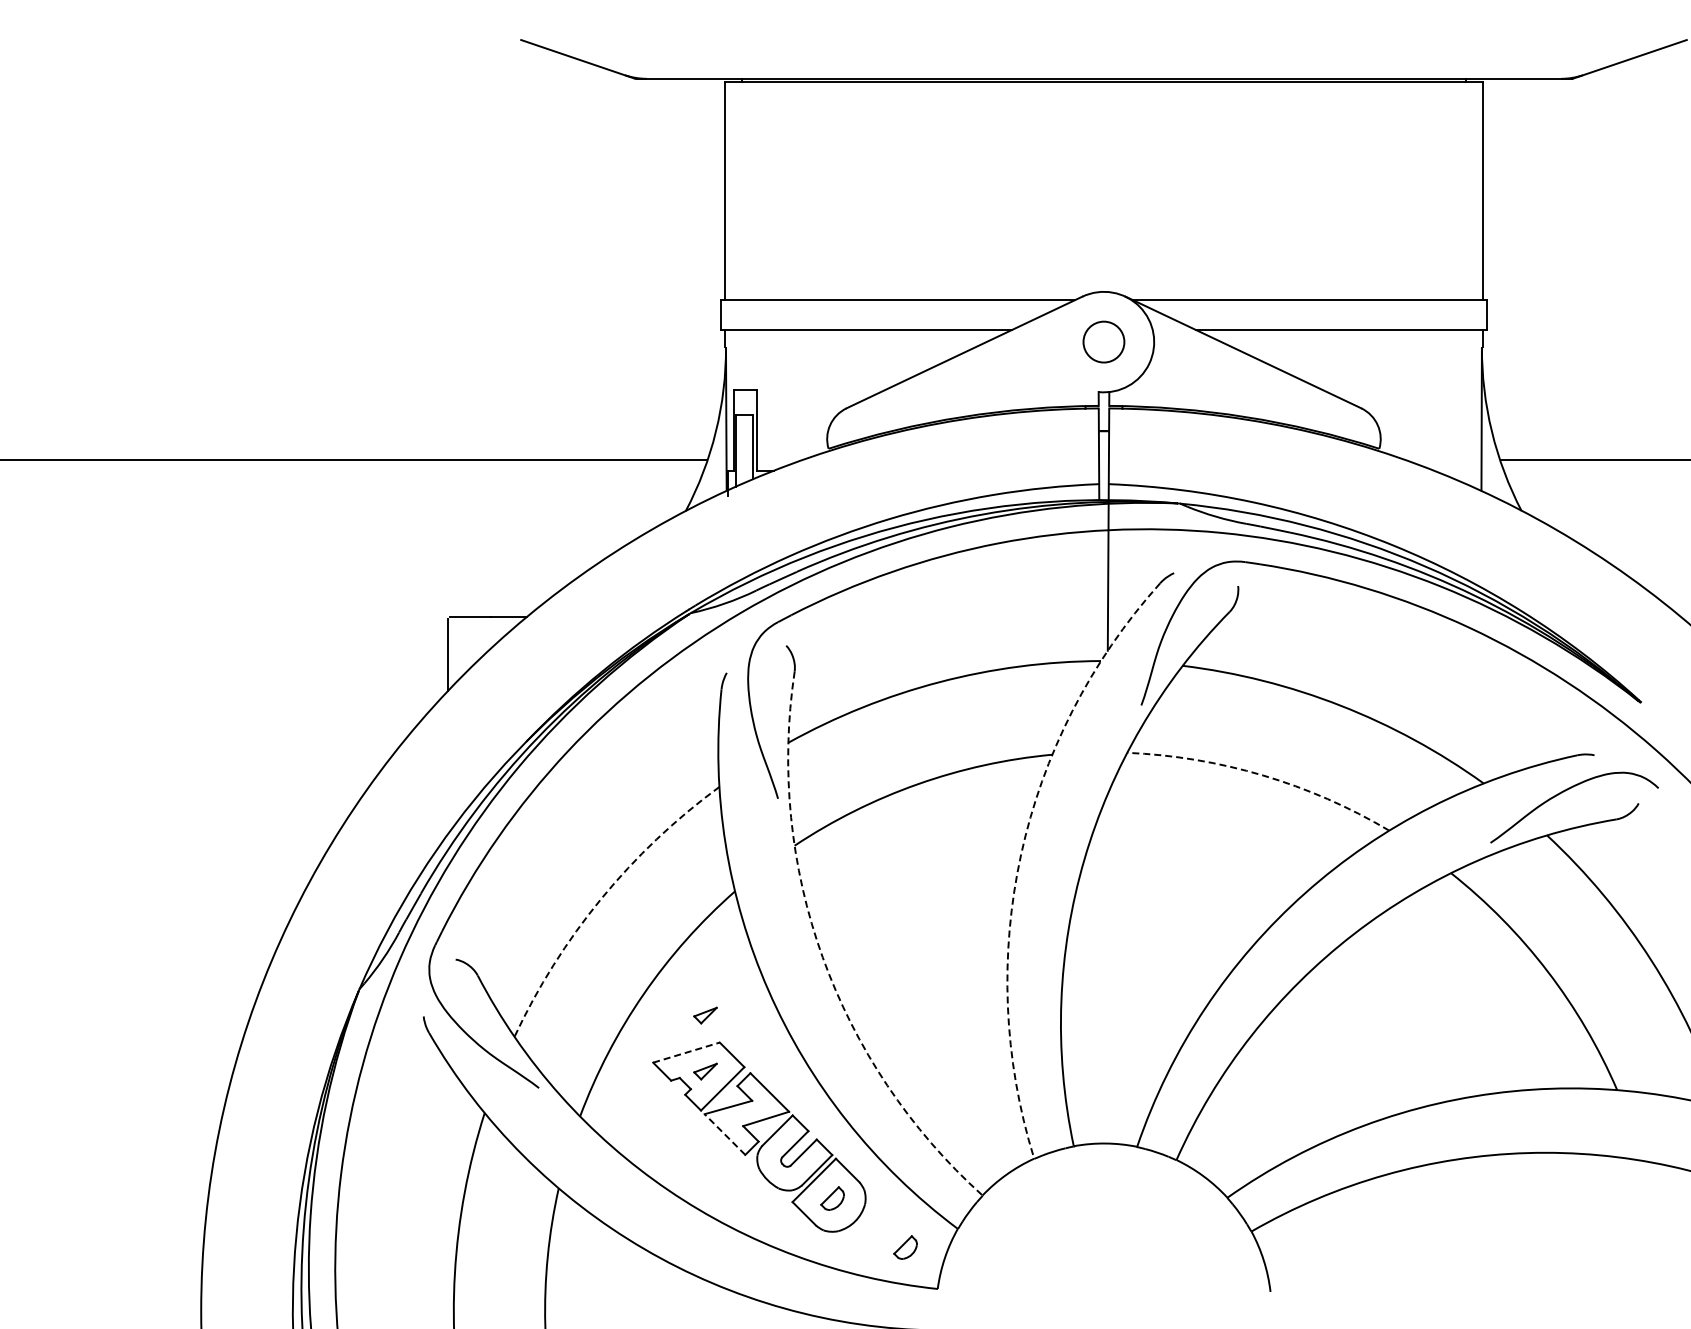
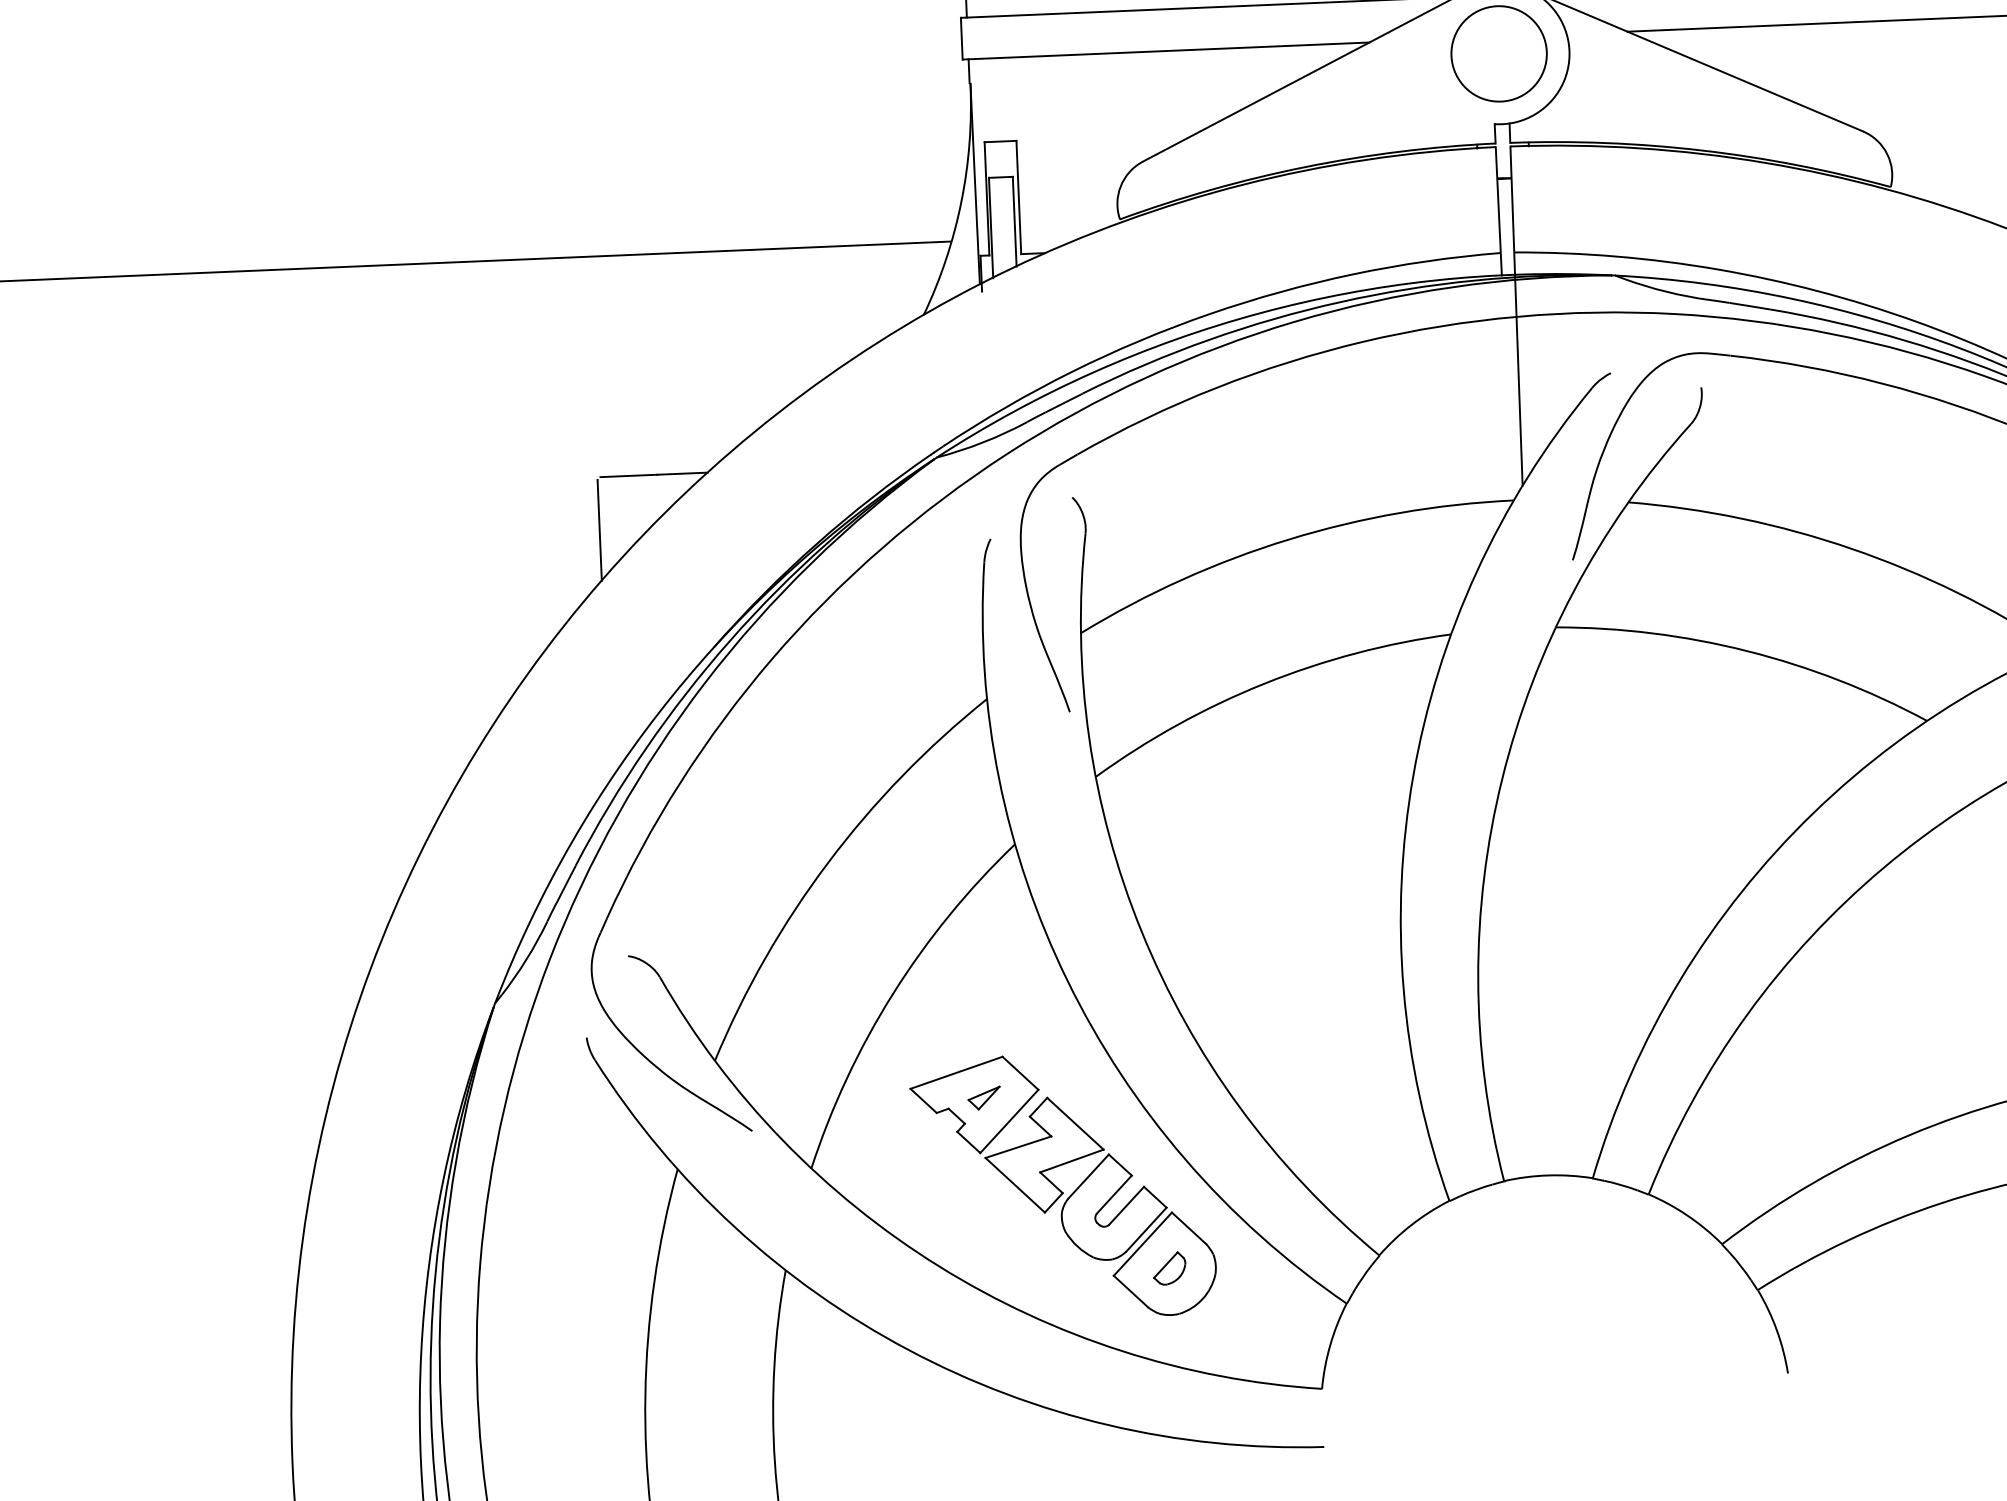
circle: (1103, 342) -> (1498, 54), size x1.67
arc: (1263, 775) -> (1747, 651), dashed -> solid
arc: (1021, 854) -> (1413, 775), dashed -> solid
arc: (601, 898) -> (828, 862), dashed -> solid
arc: (822, 957) -> (1141, 931), dashed -> solid
part: (705, 1015) -> (980, 1019), removed
line: (686, 1052) -> (956, 1072), dashed -> solid
line: (724, 1134) -> (1014, 1185), dashed -> solid
part: (905, 1247) -> (1274, 1332), removed

